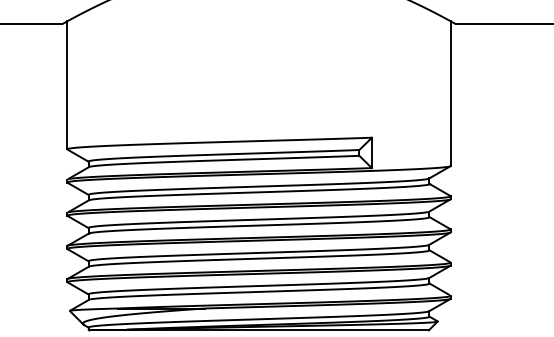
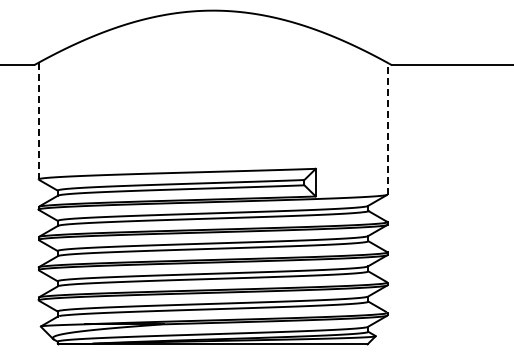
line: (67, 85) -> (38, 121), solid -> dashed
line: (450, 93) -> (387, 128), solid -> dashed

